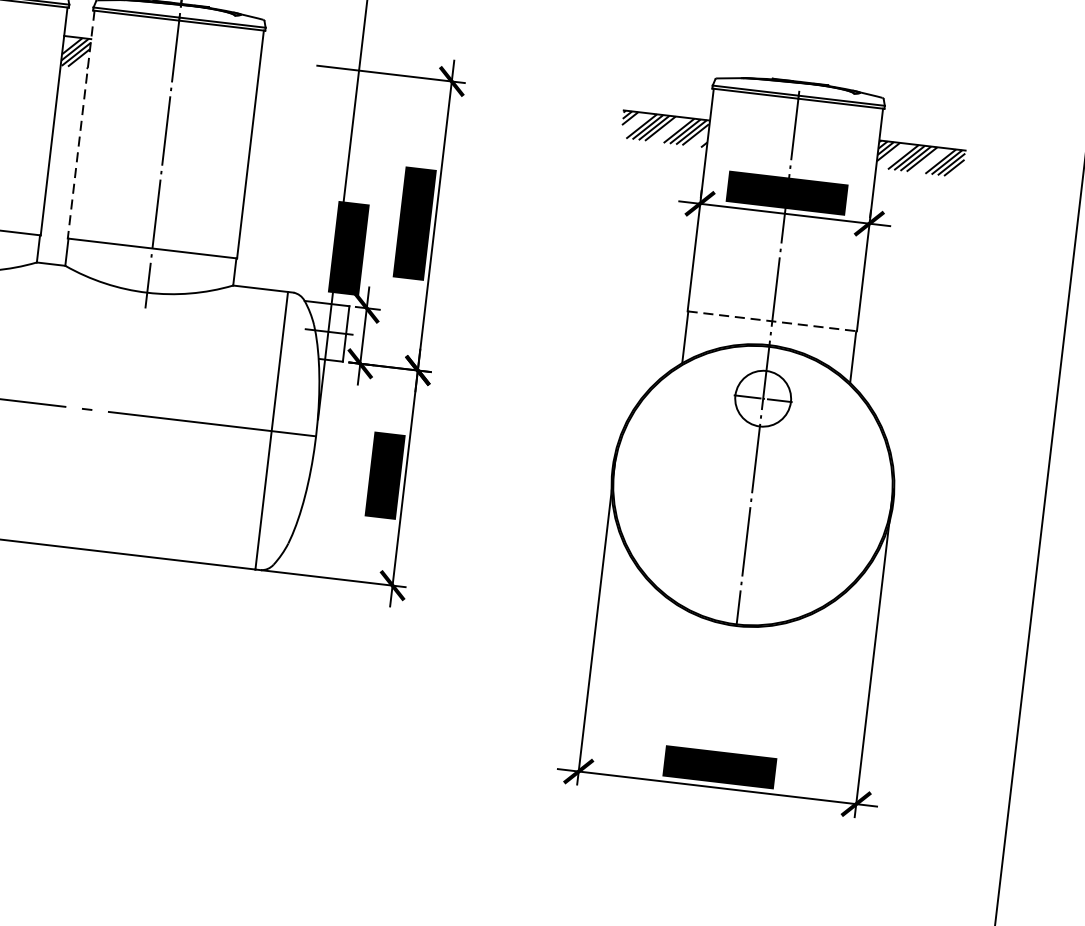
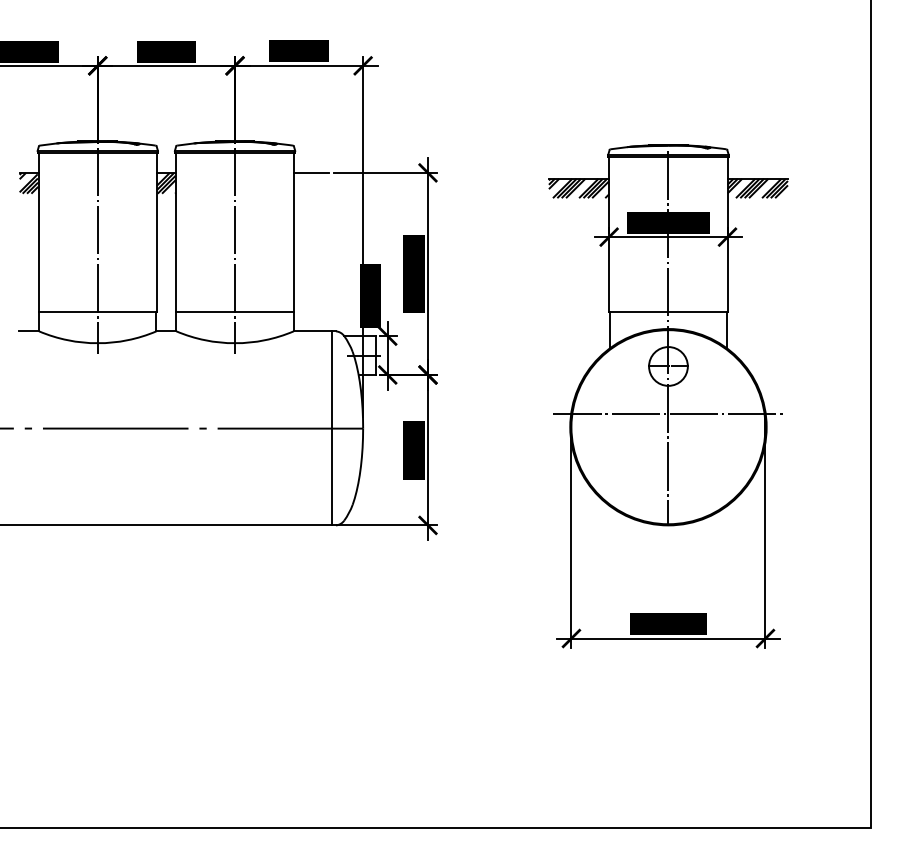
line: (285, 61) -> (311, 172), added
line: (80, 124) -> (175, 232), dashed -> solid
line: (772, 321) -> (668, 312), dashed -> solid
line: (755, 466) -> (668, 413), added

